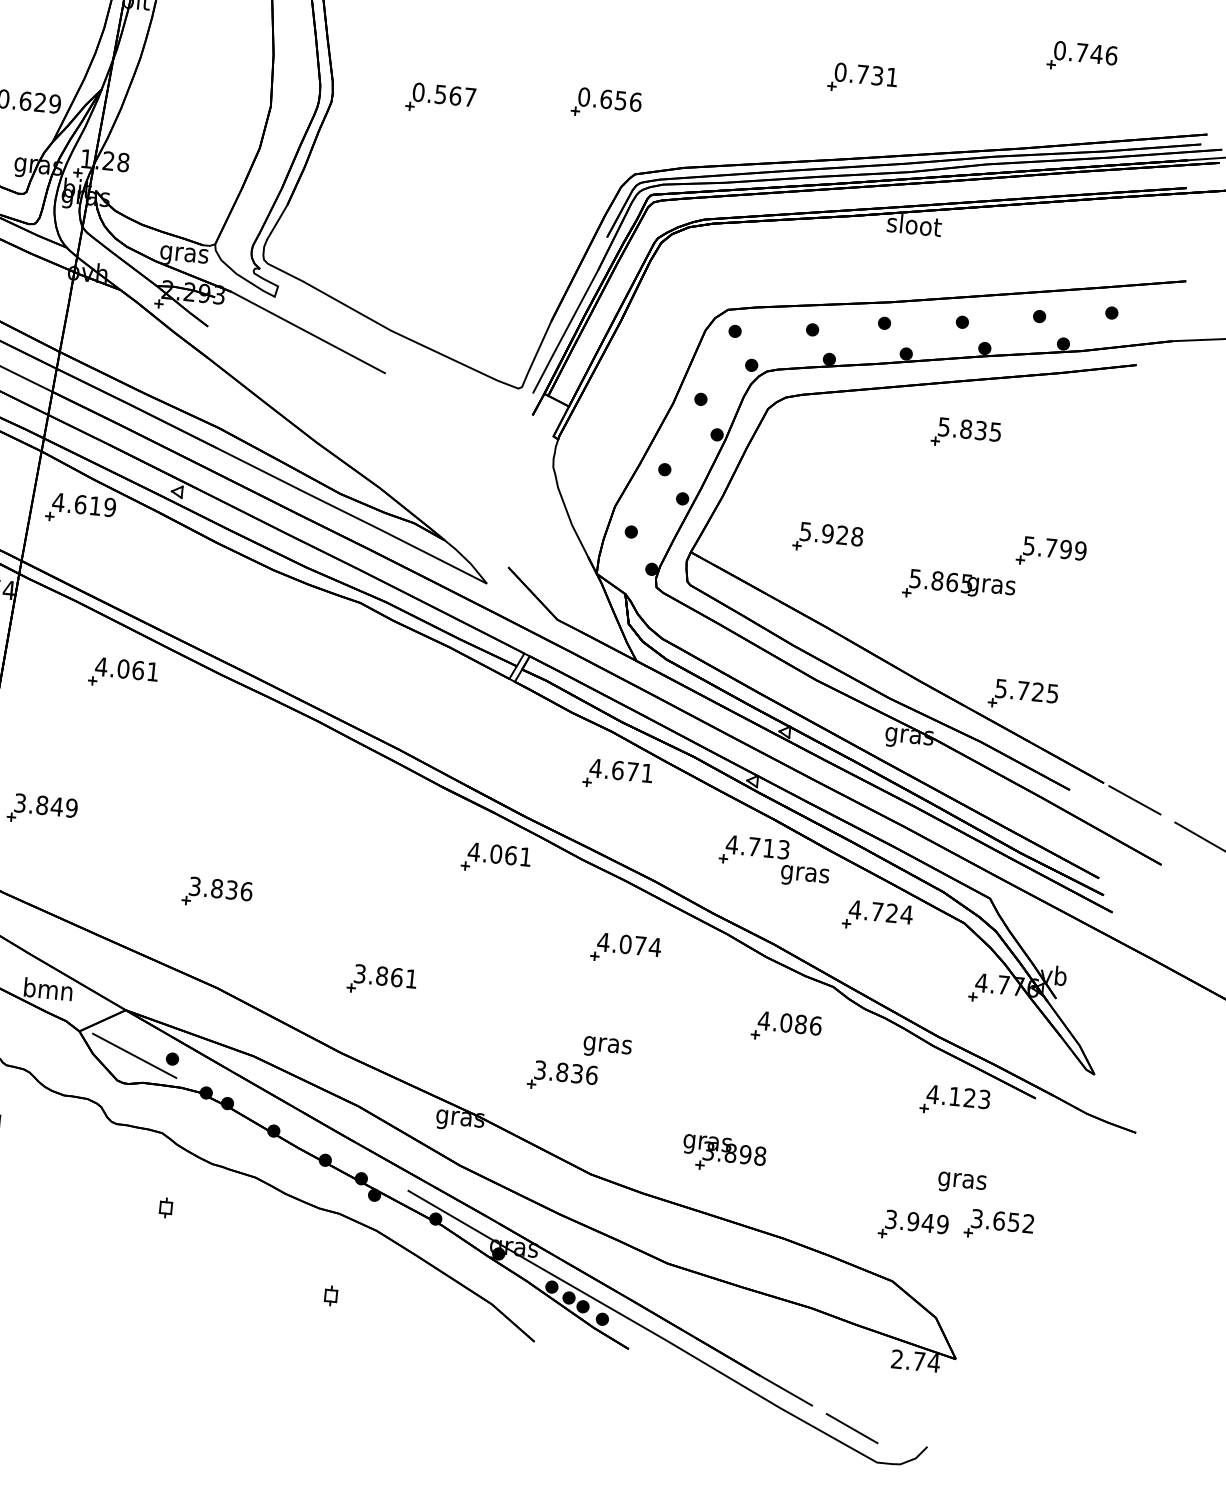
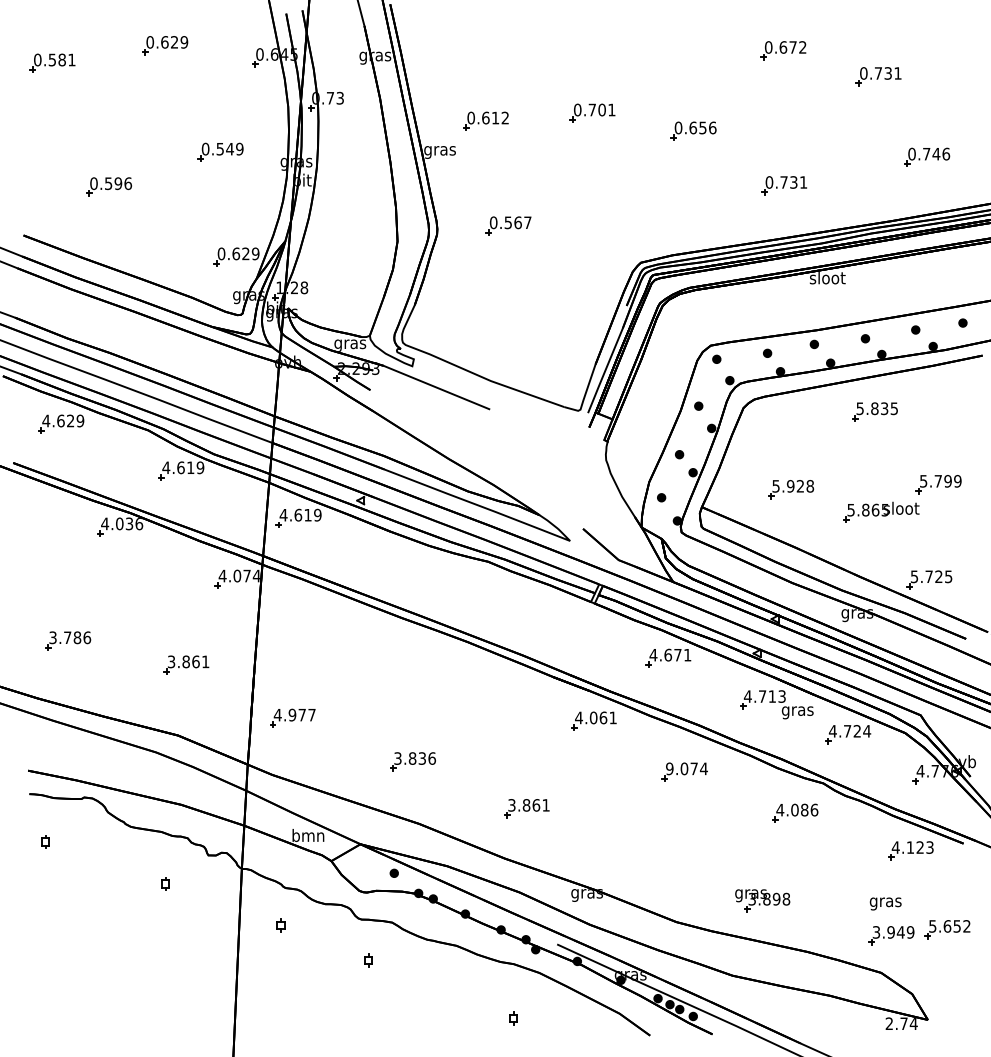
part: (606, 104) -> (617, 218), removed
text: (991, 585) -> (901, 509), gras -> sloot
part: (122, 673) -> (336, 623), removed
text: (45, 804) -> (294, 714), 3.849 -> 4.977
text: (603, 941) -> (669, 768), 4.074 -> 9.074
line: (133, 1055) -> (368, 873), removed
part: (579, 1064) -> (661, 850), removed
text: (961, 1182) -> (885, 903), moved
part: (165, 1207) -> (368, 960), moved
text: (976, 1217) -> (932, 925), 3.652 -> 5.652

